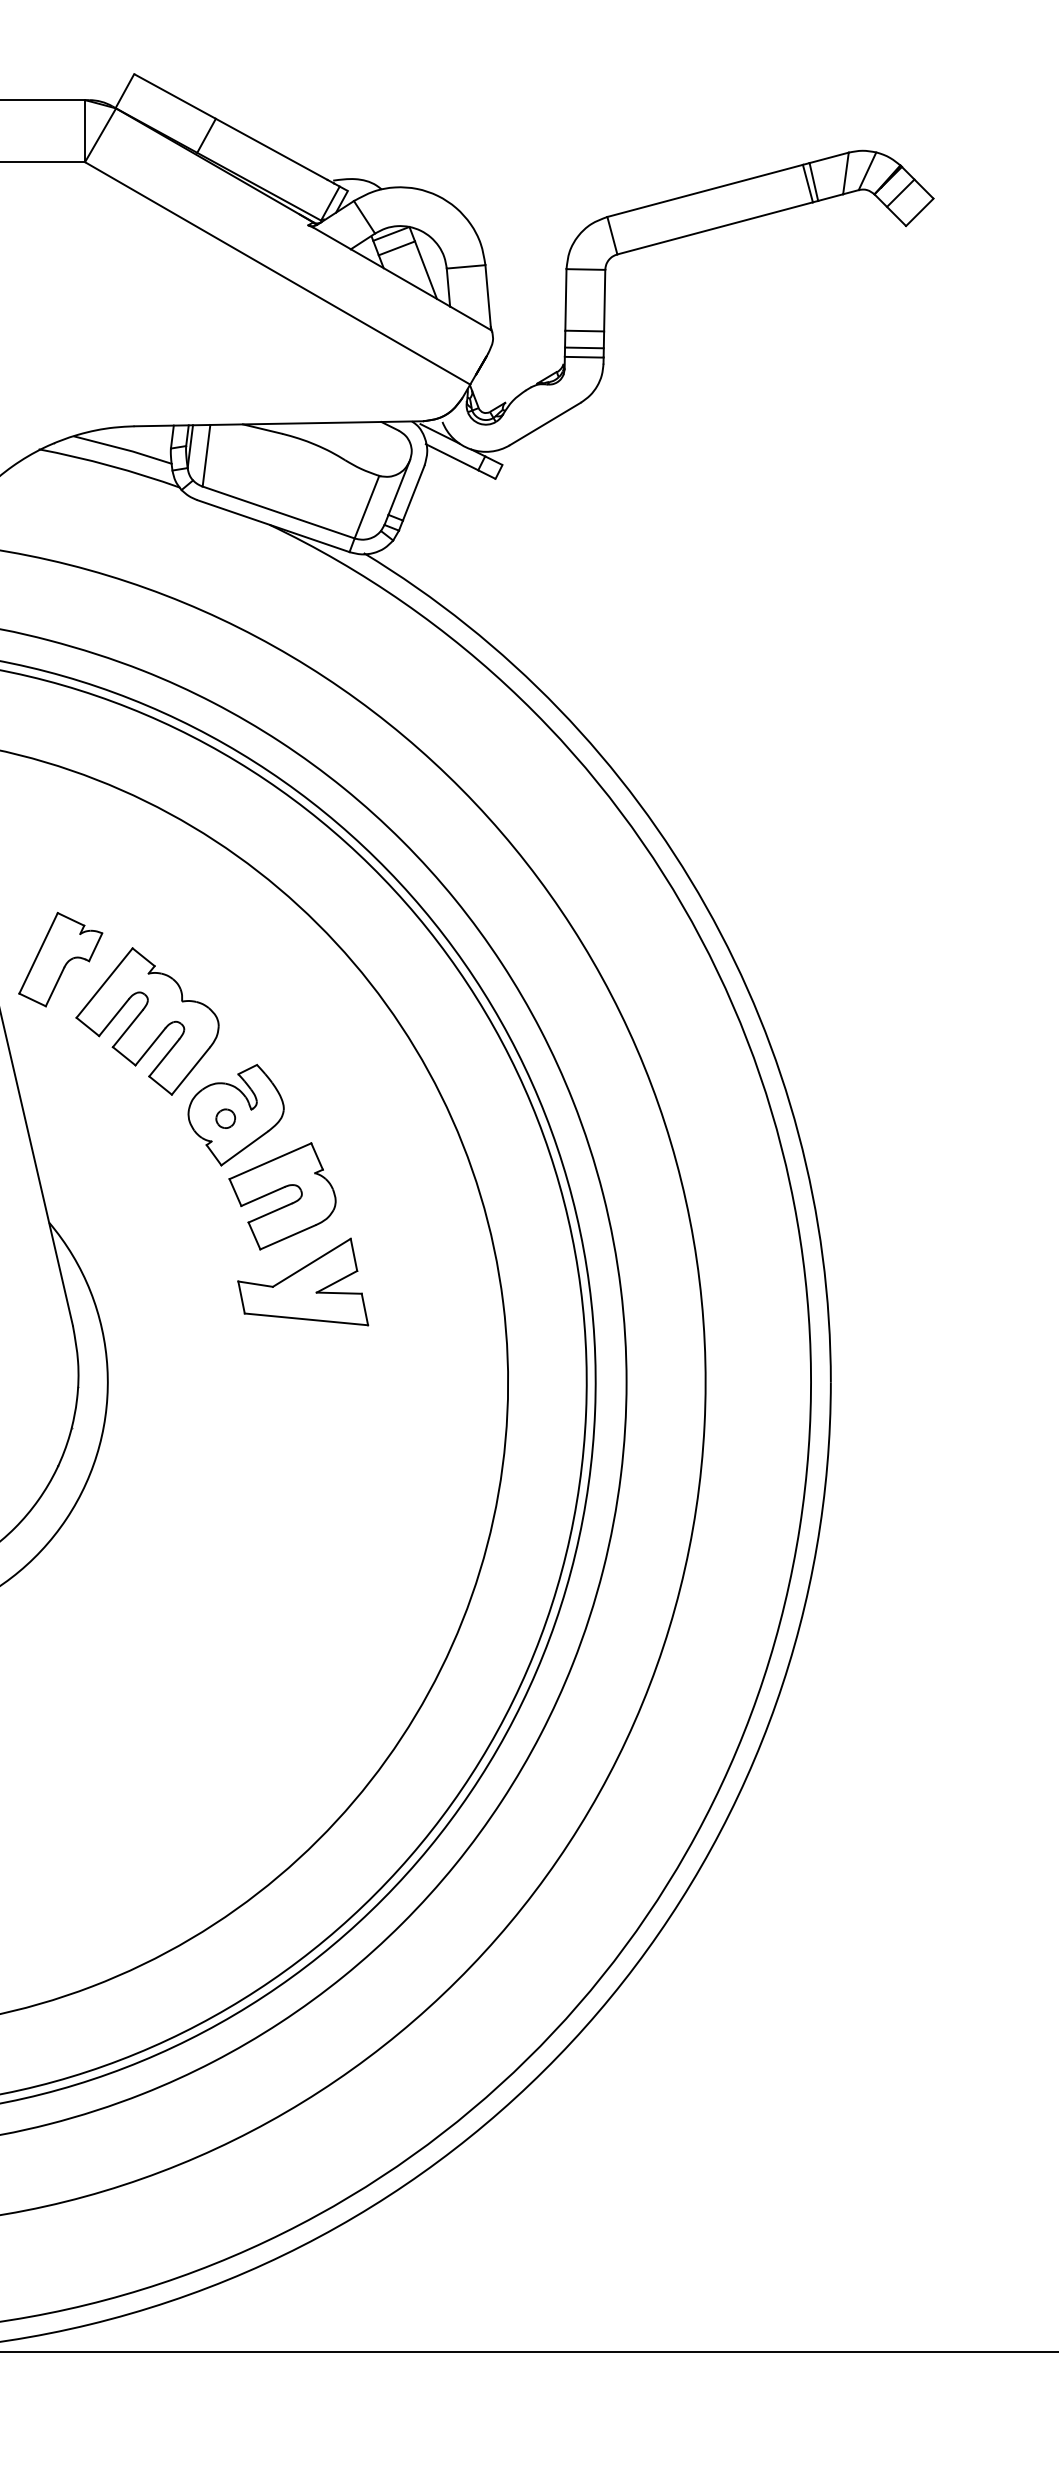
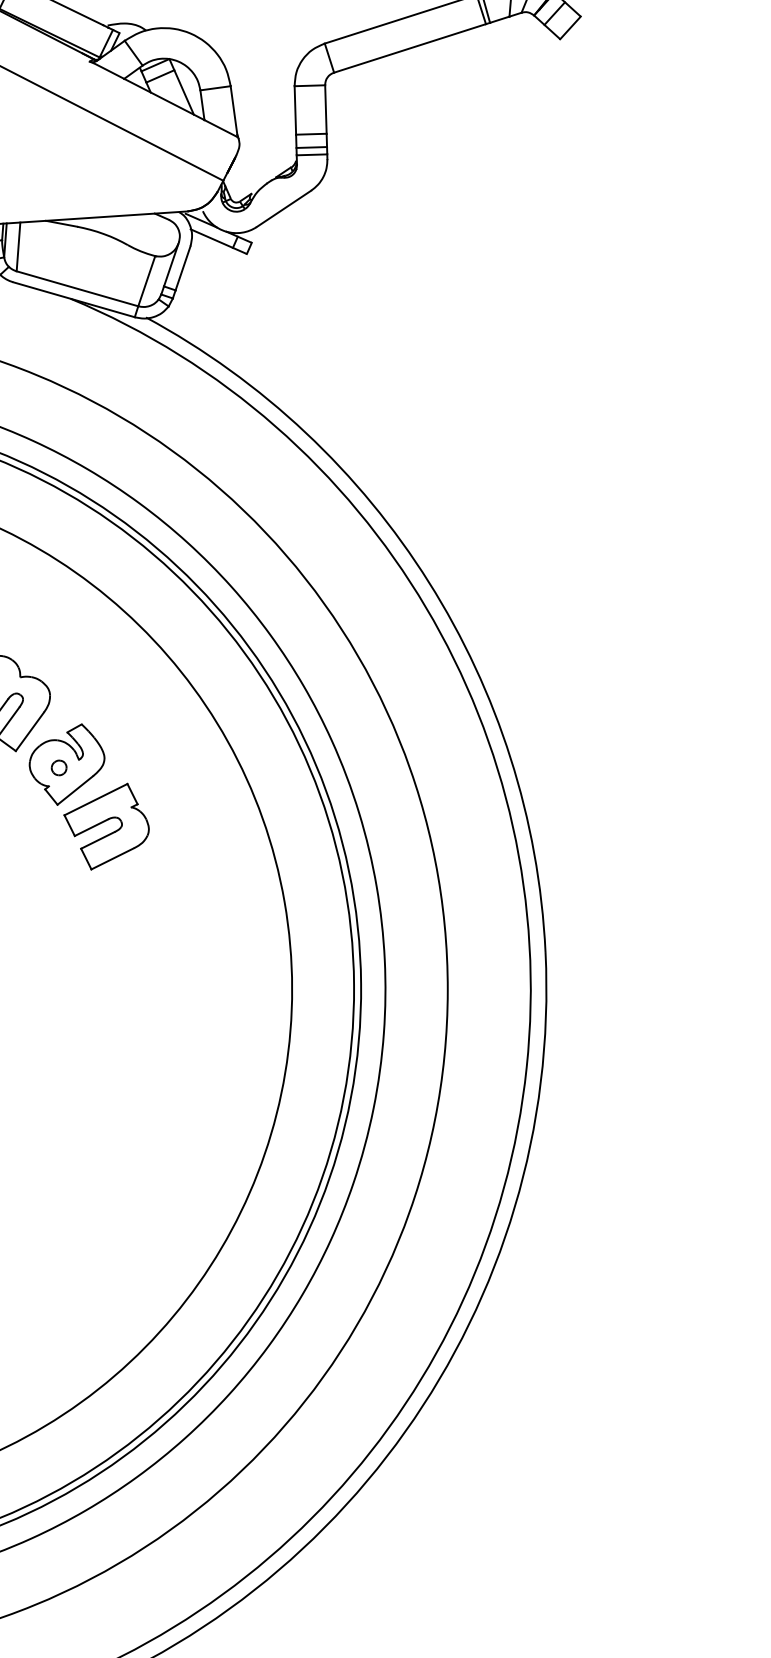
part: (303, 1281) -> (126, 893), removed

